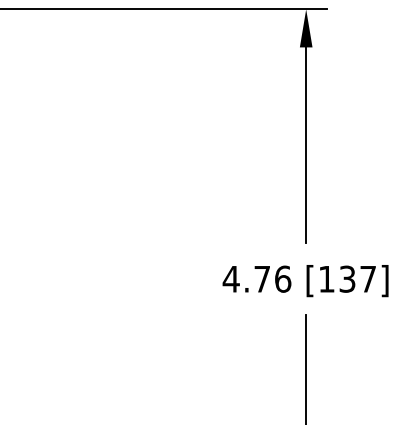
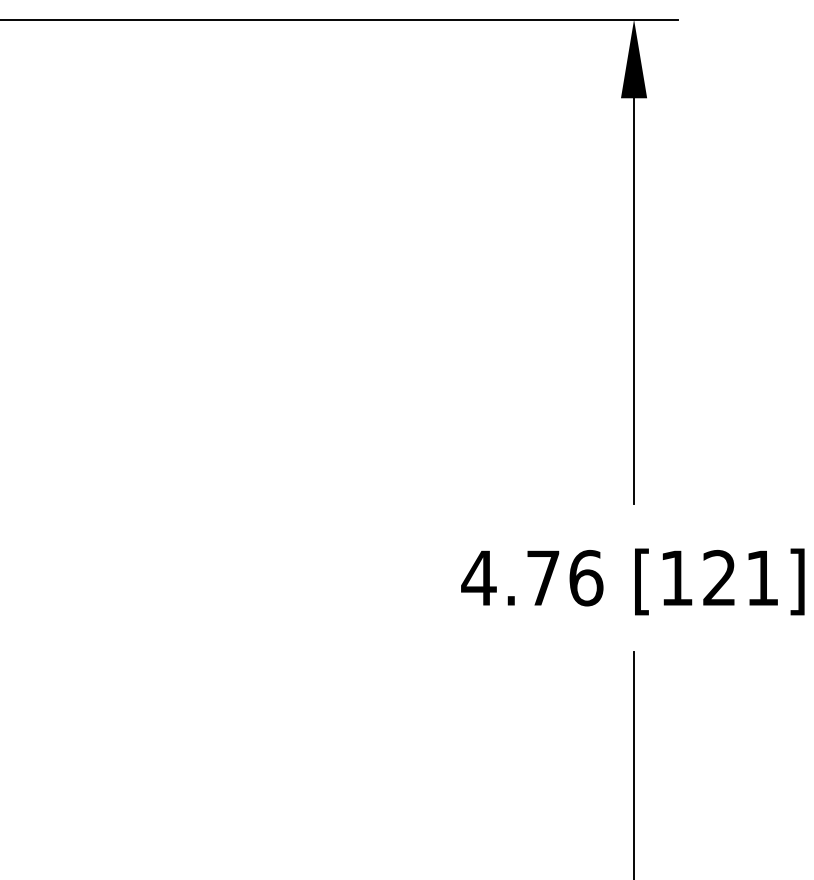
text: (357, 279) -> (740, 578), [137] -> [121]

